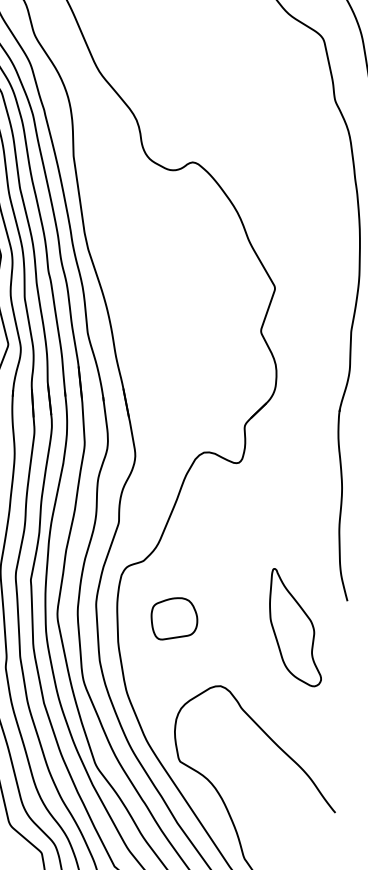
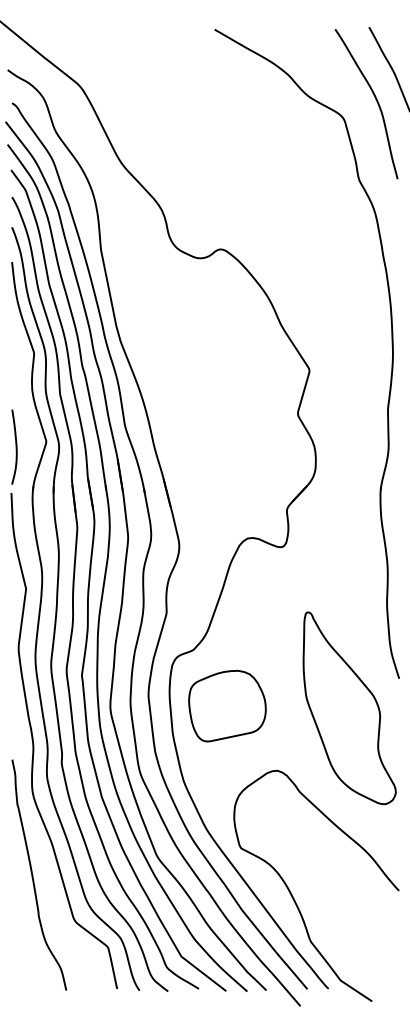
part: (174, 619) -> (227, 706), size x1.67
part: (296, 627) -> (349, 707), size x1.67

